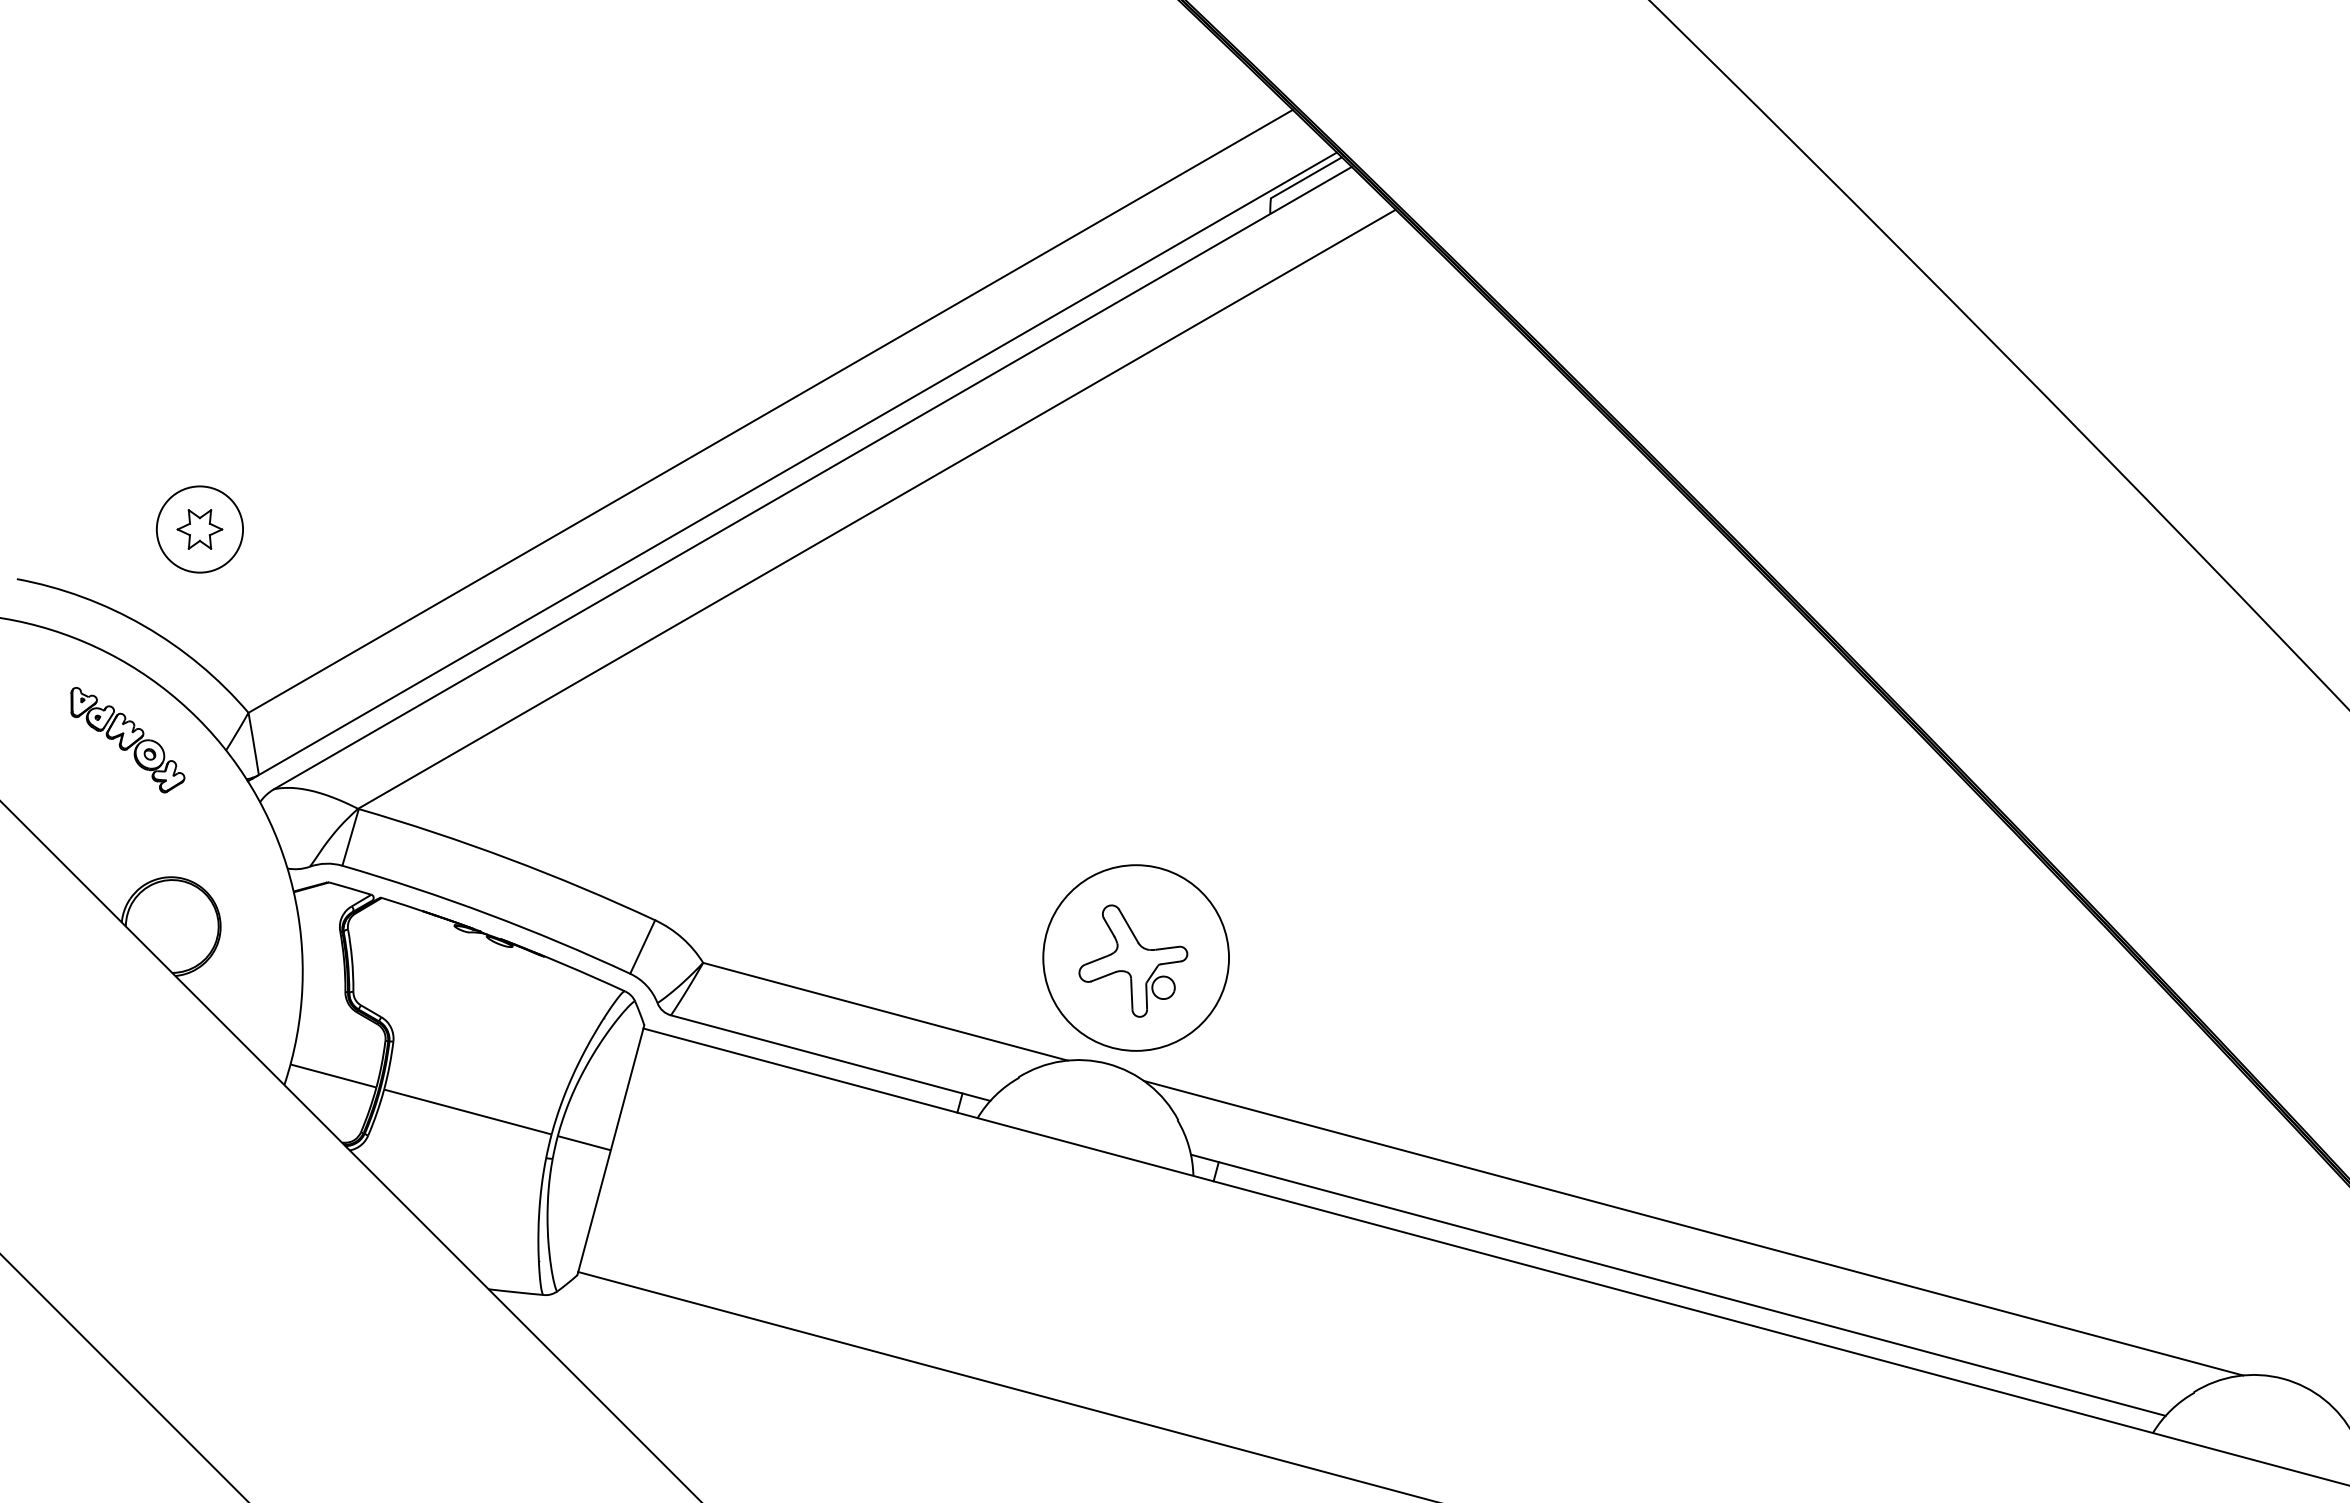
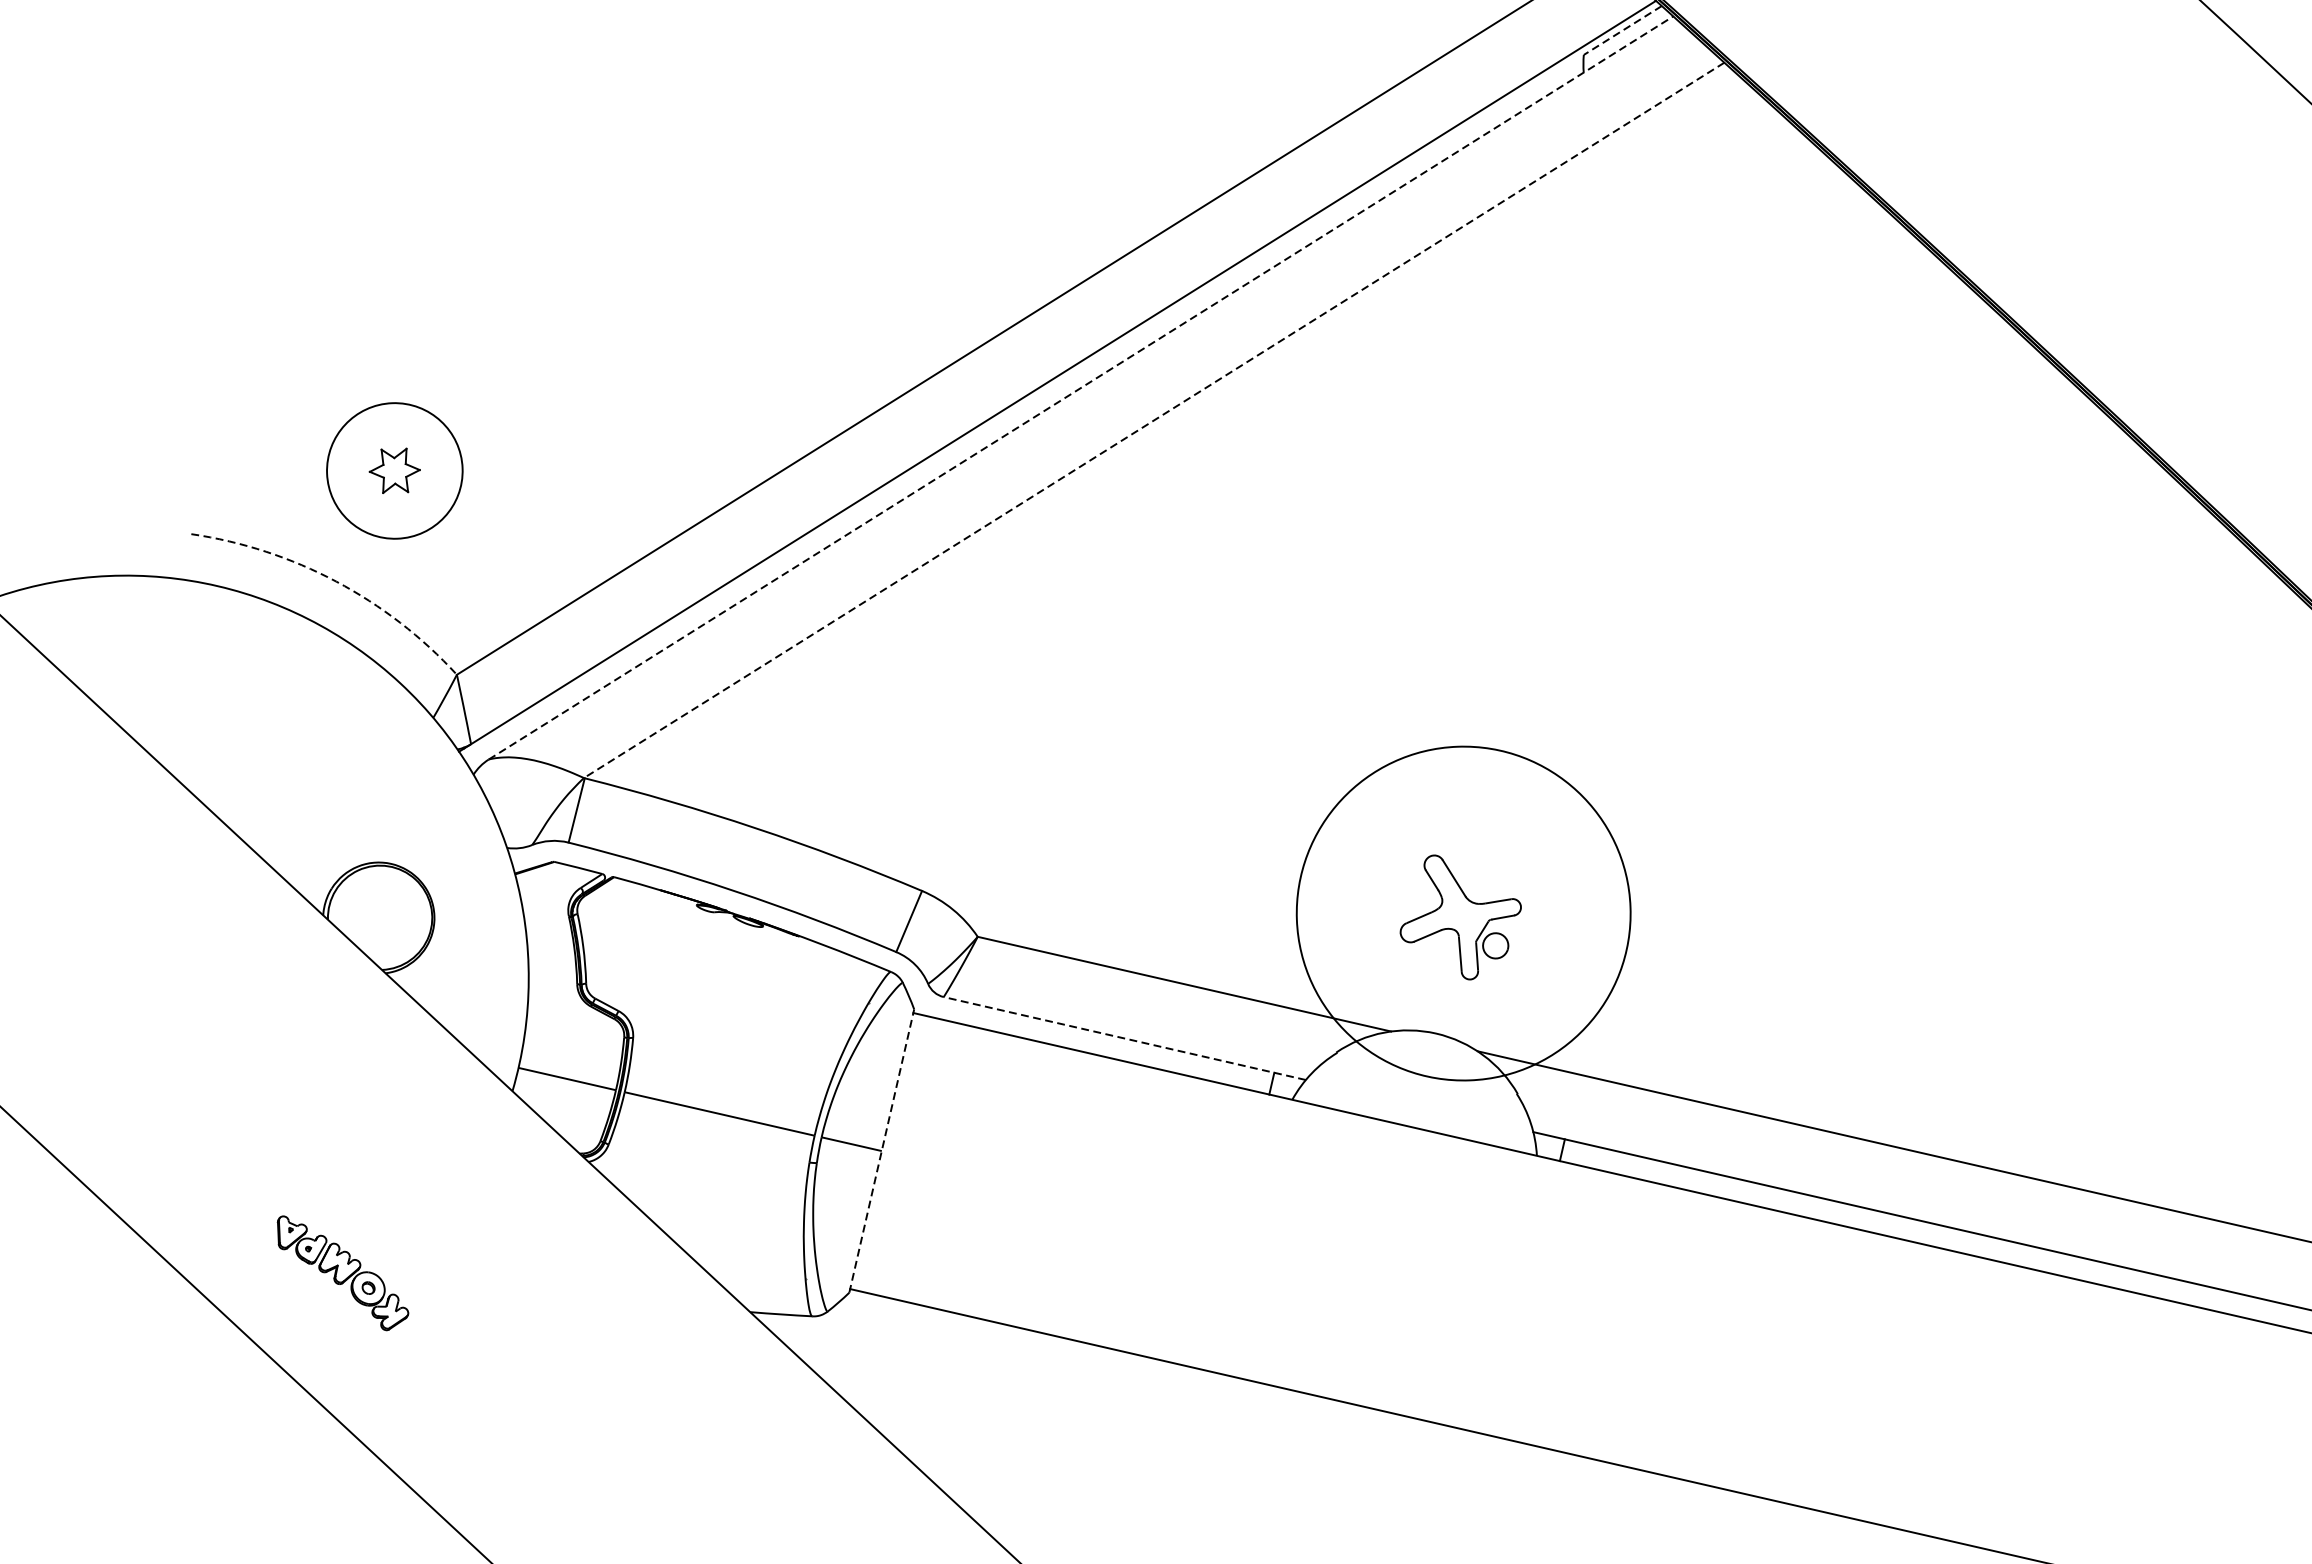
line: (1306, 177) -> (1622, 30), solid -> dashed
line: (813, 477) -> (1081, 387), solid -> dashed
line: (876, 509) -> (1153, 420), solid -> dashed
circle: (199, 529) -> (394, 470), size x1.4
arc: (144, 626) -> (336, 582), solid -> dashed
part: (127, 740) -> (342, 1273), moved
circle: (1136, 957) -> (1464, 912), size x1.6
line: (830, 1058) -> (1124, 1038), solid -> dashed
line: (610, 1149) -> (881, 1150), solid -> dashed

